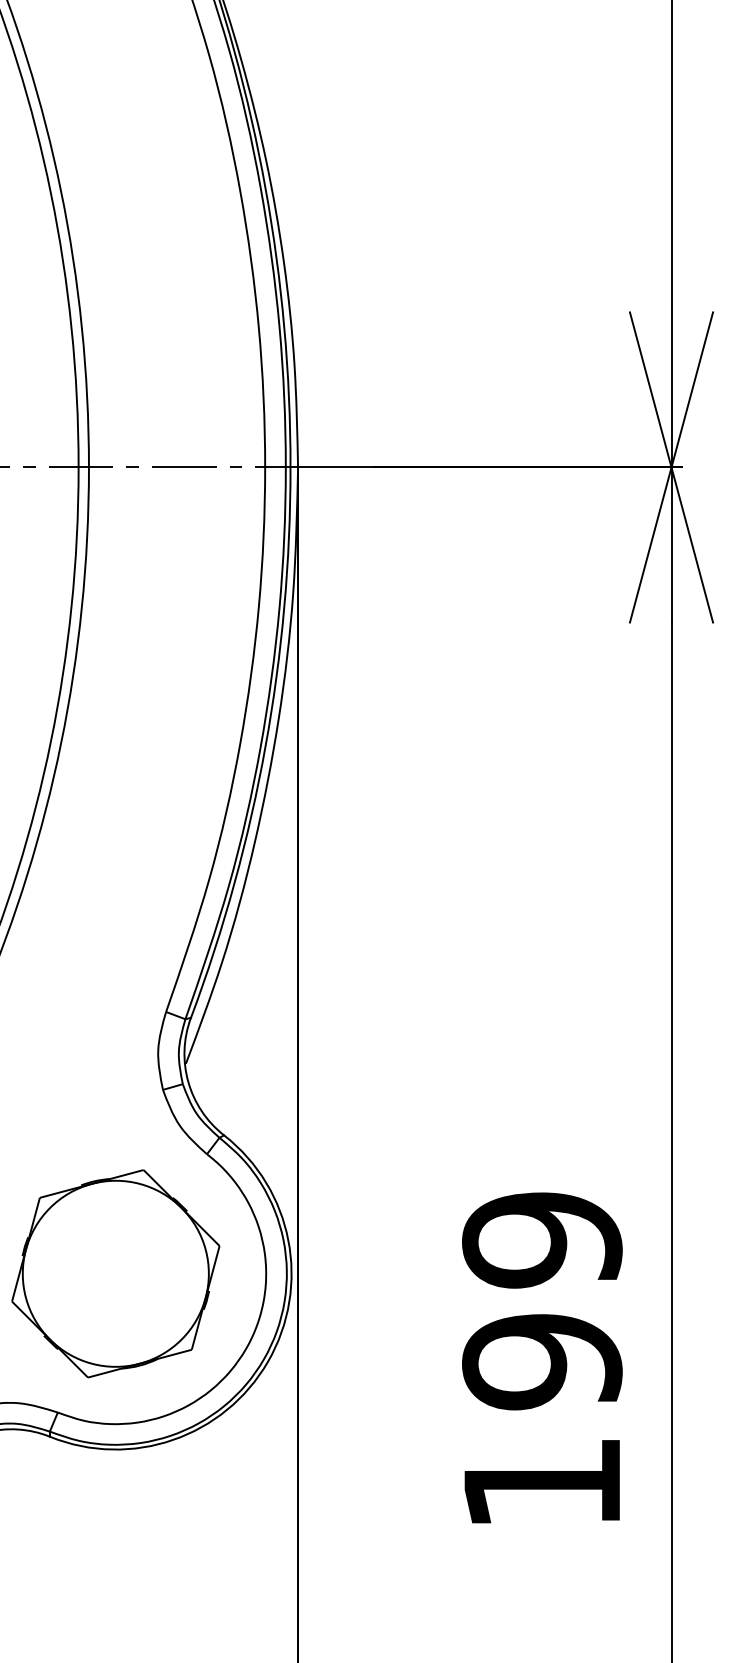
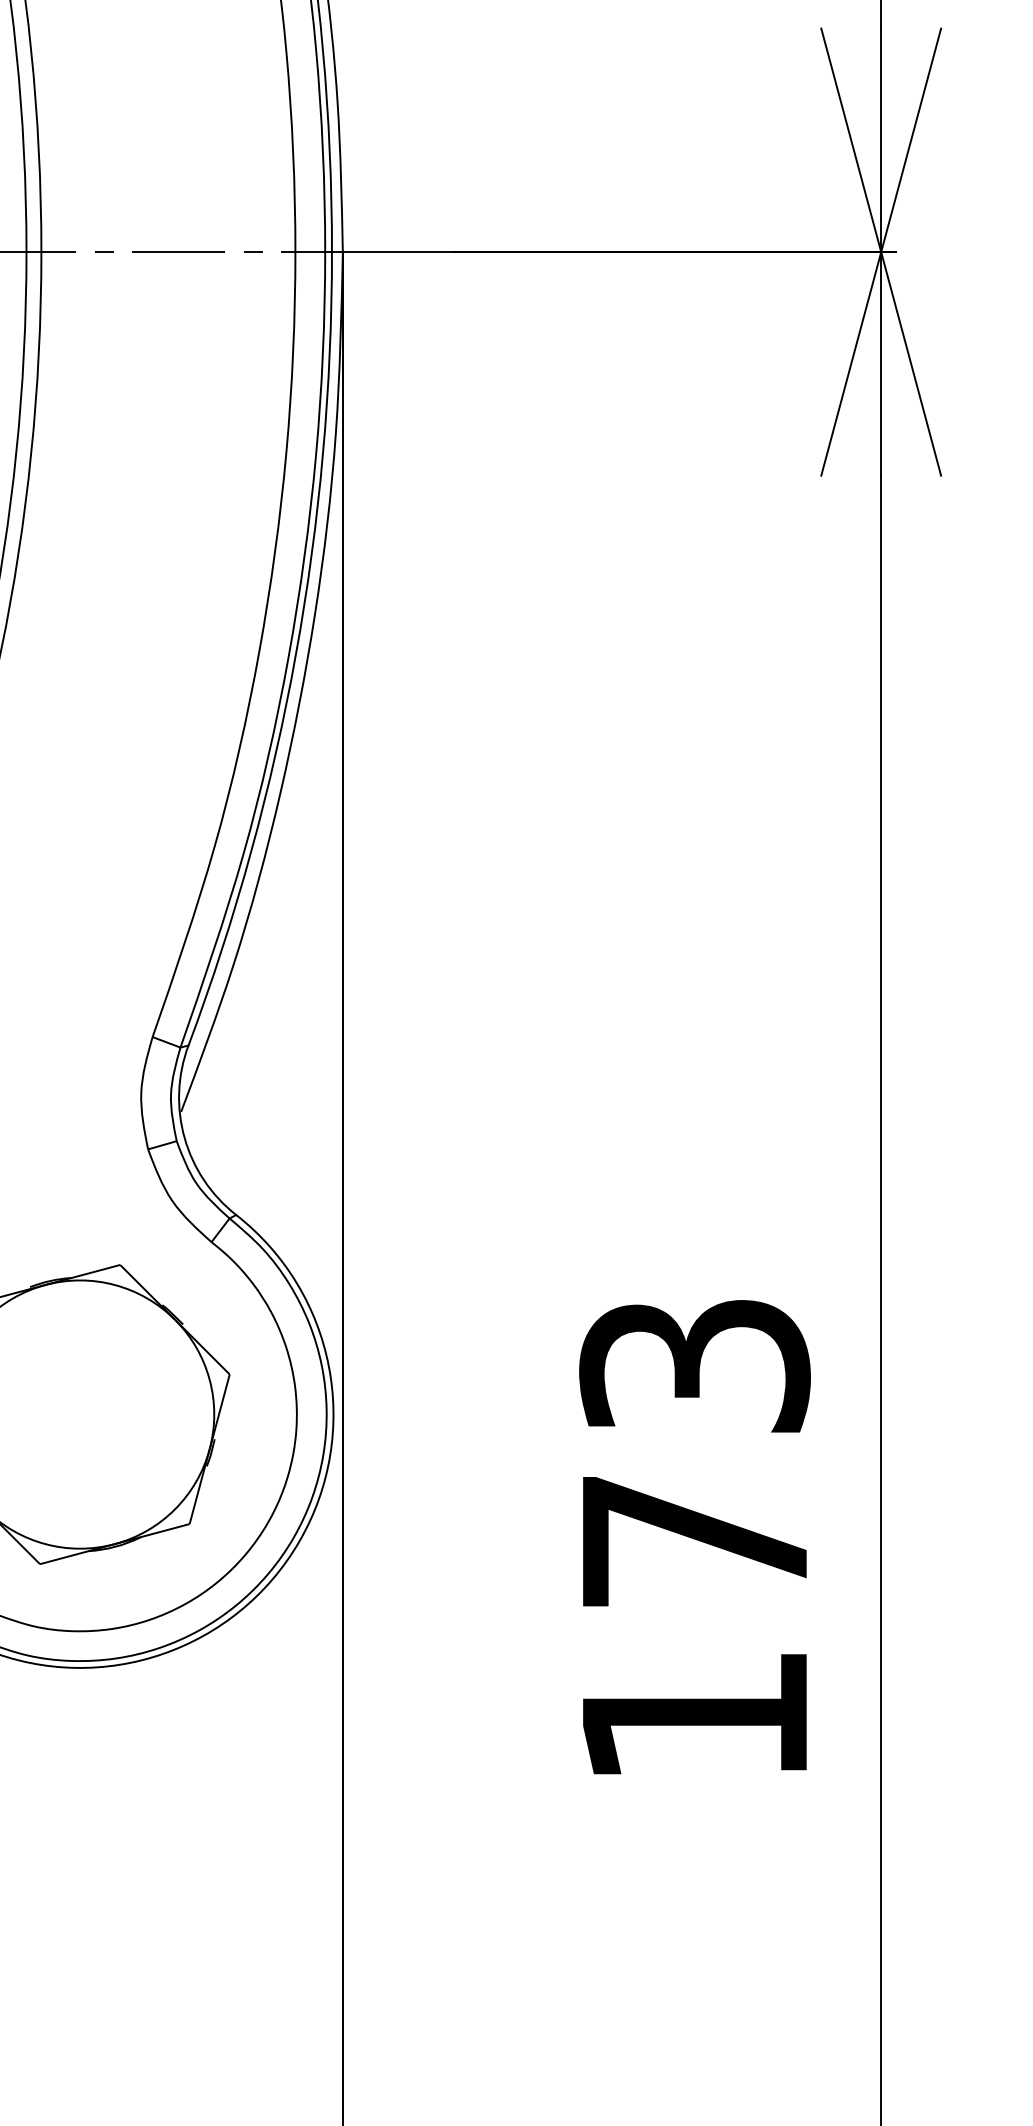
text: (542, 1301) -> (695, 1454), 199 -> 173

